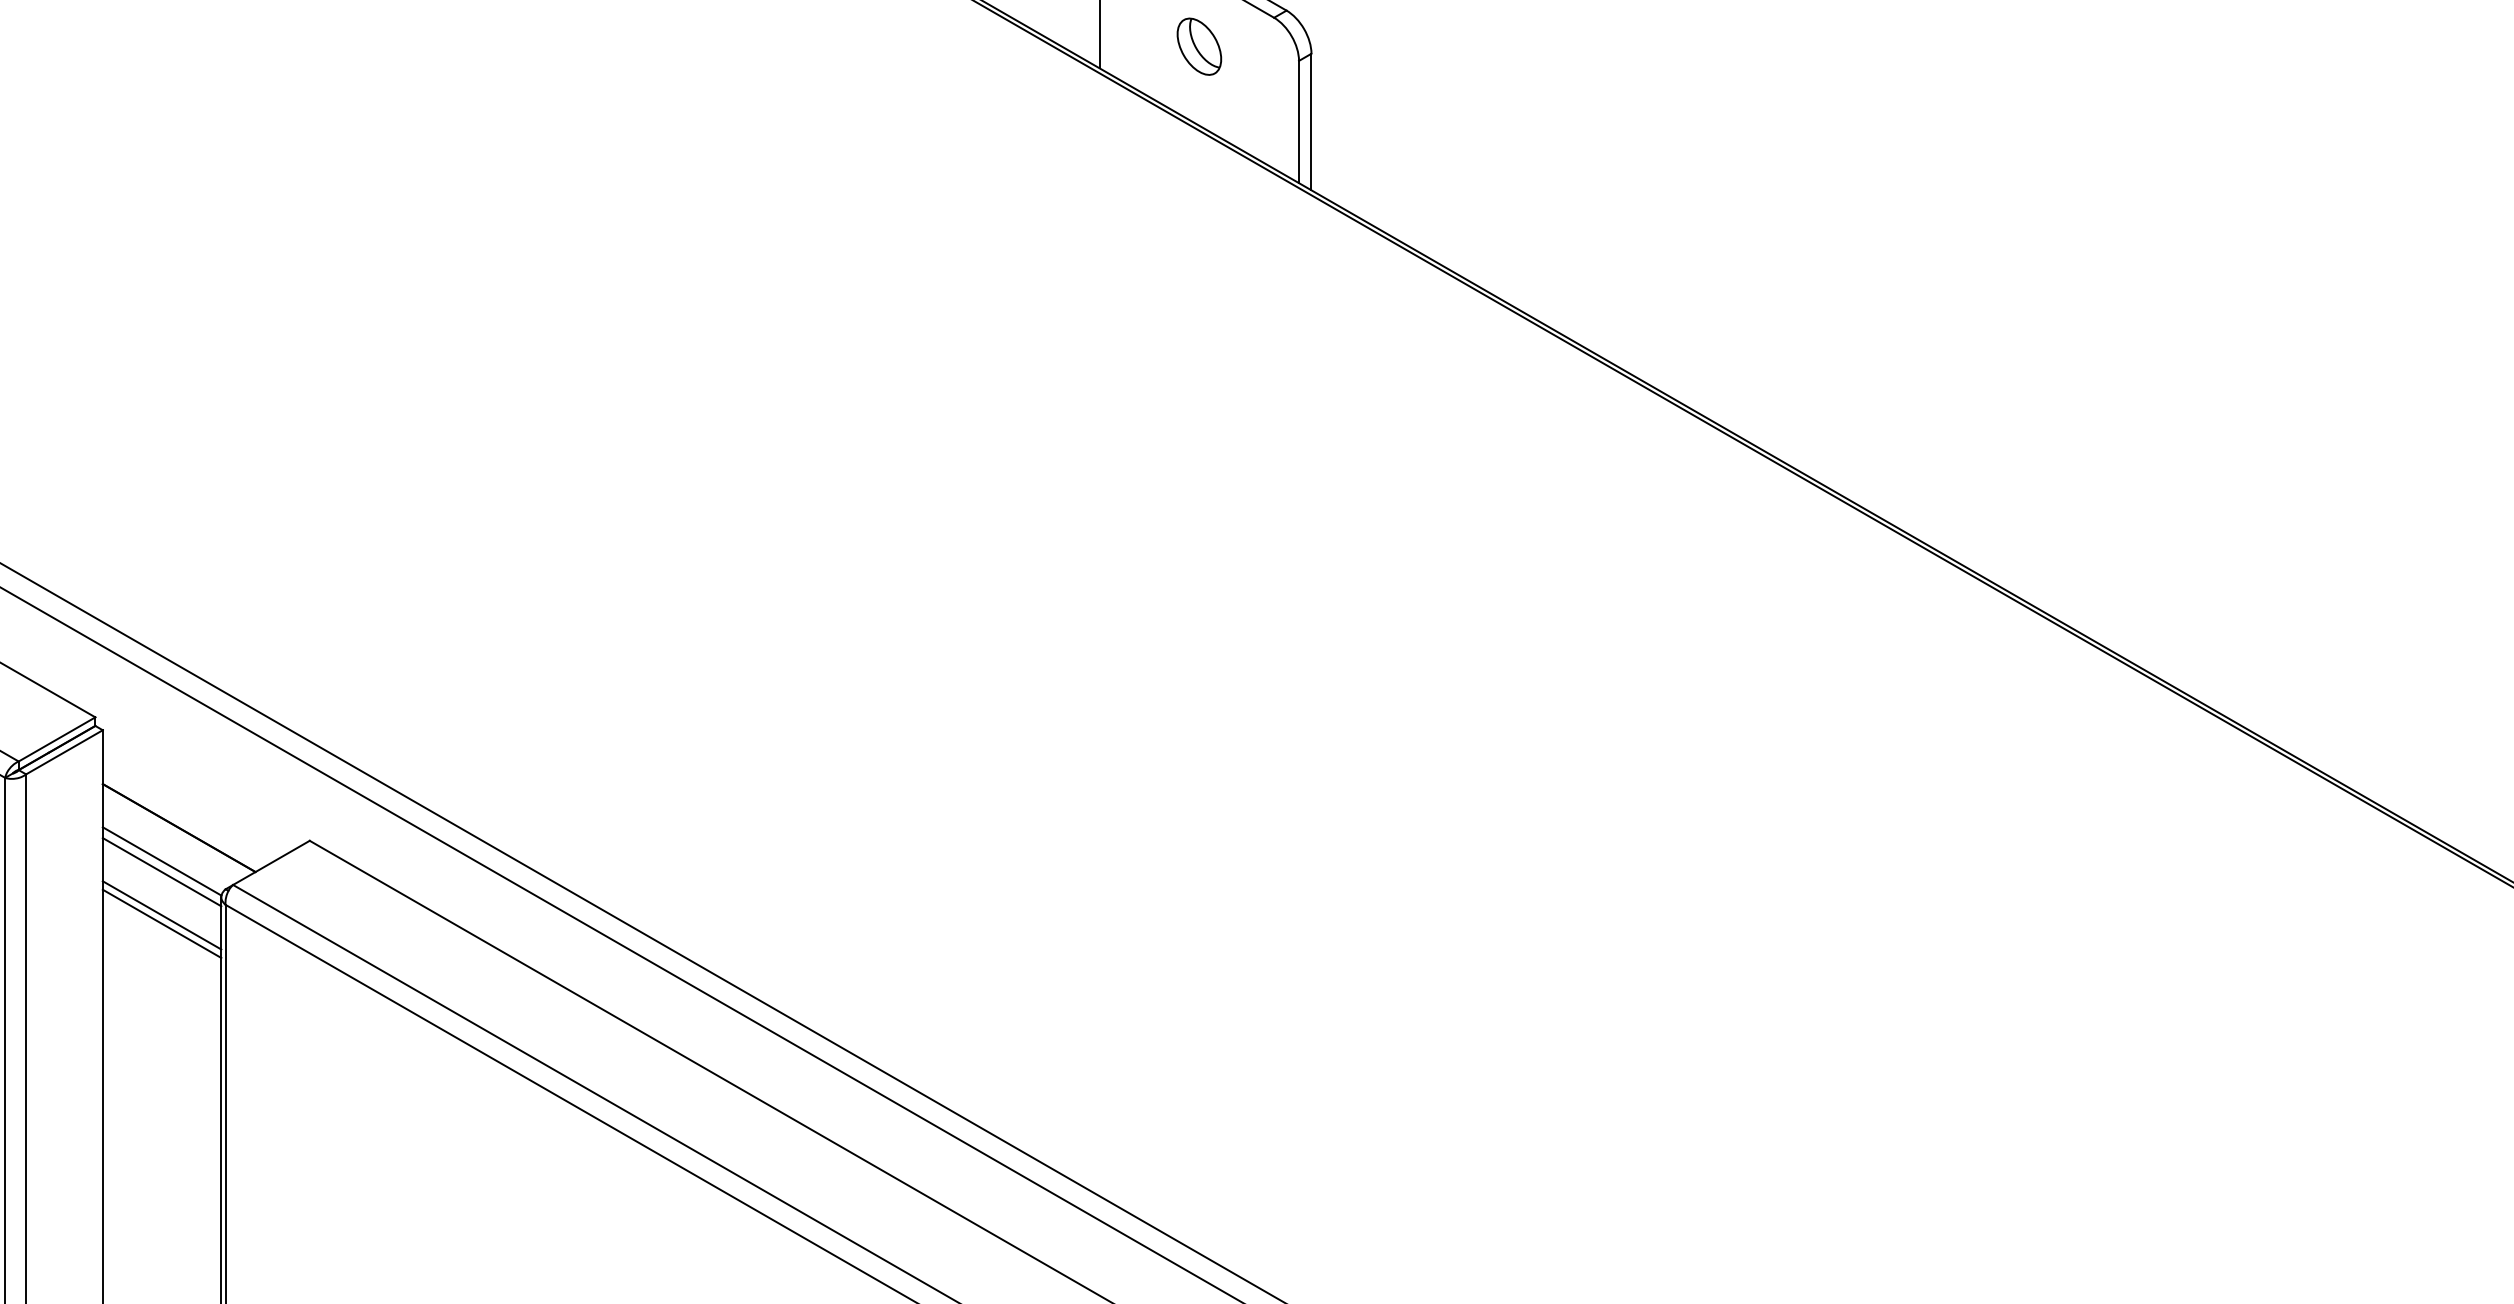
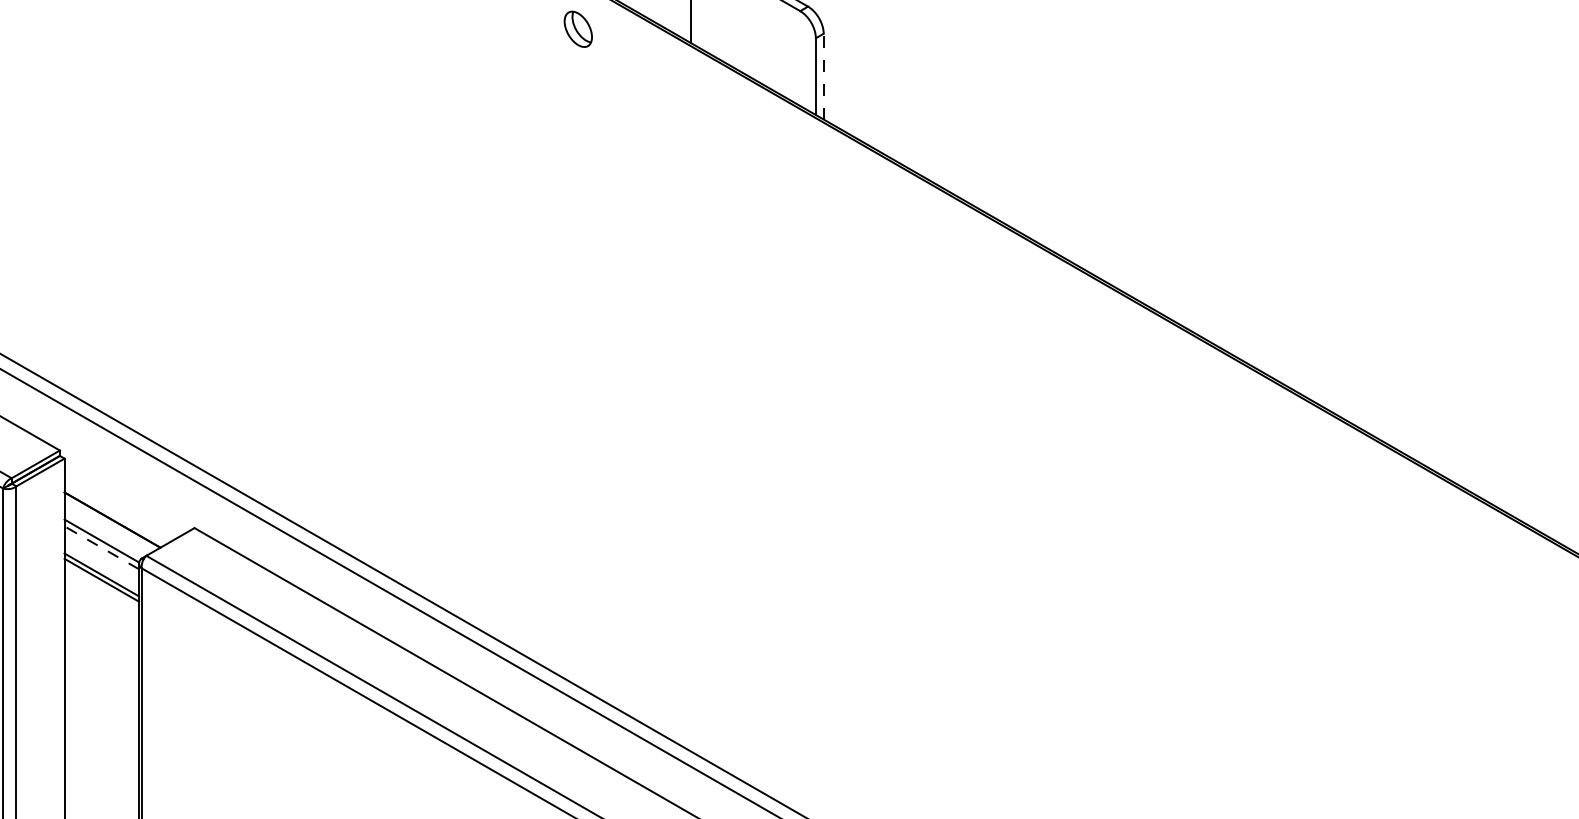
part: (1198, 45) -> (577, 28), moved
line: (1311, 121) -> (823, 76), solid -> dashed
line: (161, 871) -> (101, 547), solid -> dashed

